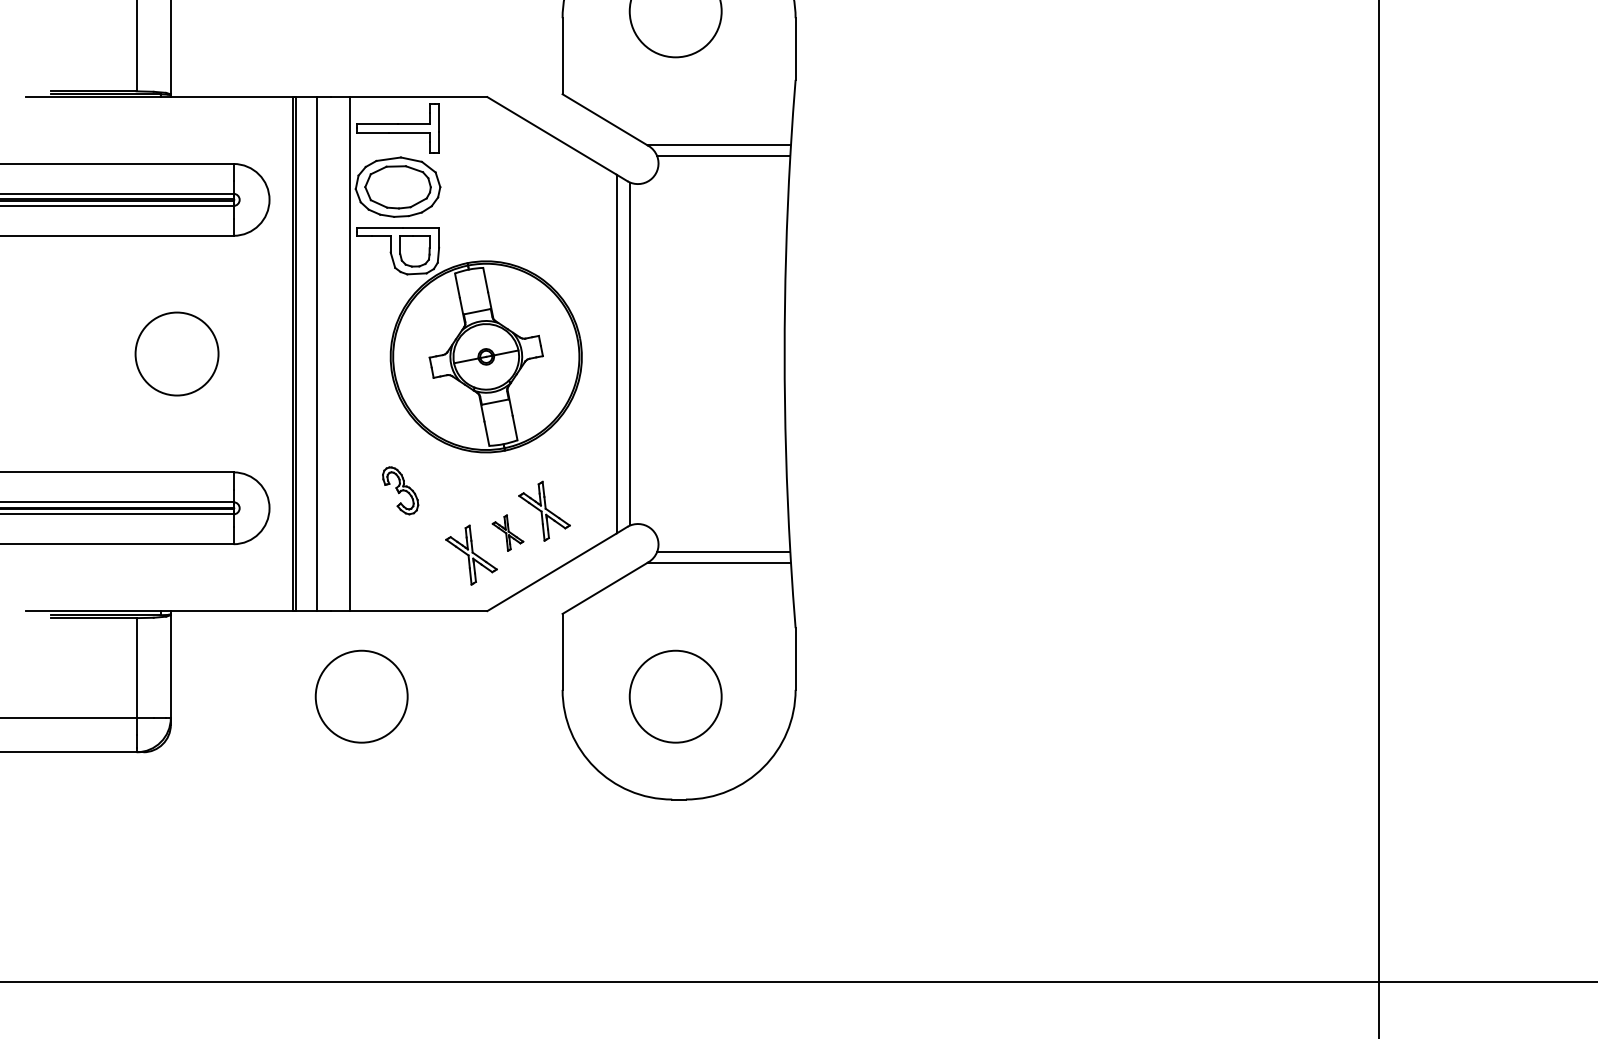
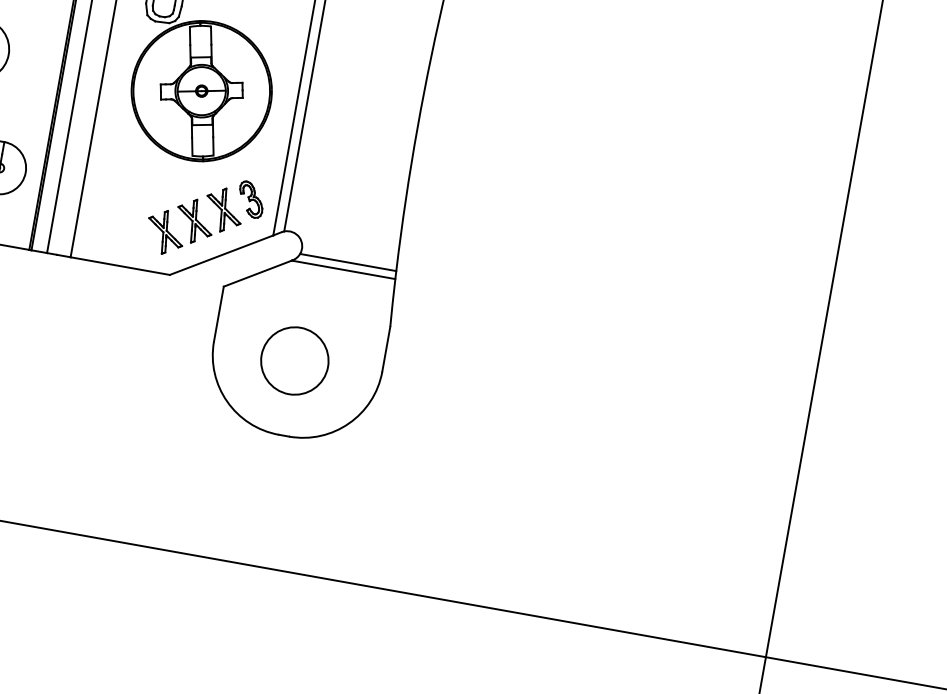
part: (400, 490) -> (251, 199), moved
part: (507, 532) -> (194, 220), size x1.67
circle: (361, 696) -> (67, 320), removed

